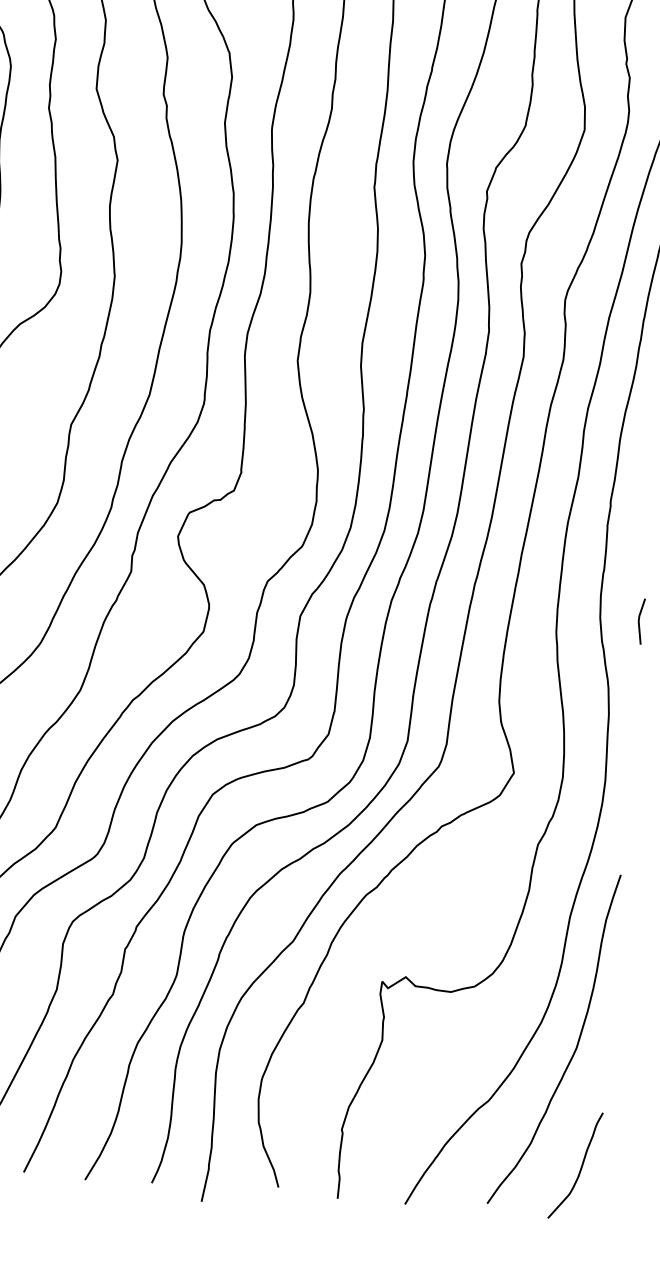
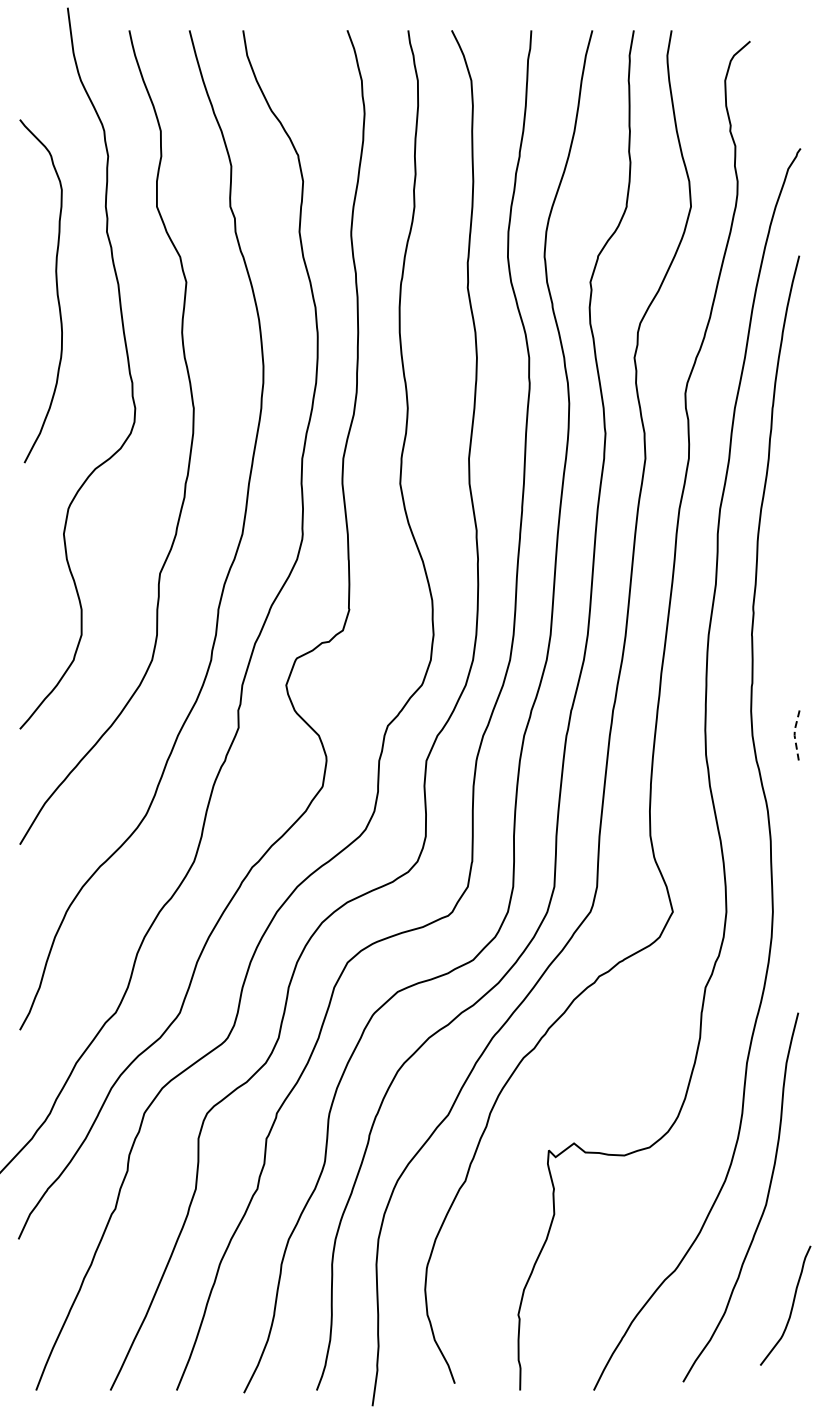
line: (638, 621) -> (794, 735), solid -> dashed
curve: (580, 1166) -> (791, 1306), moved

